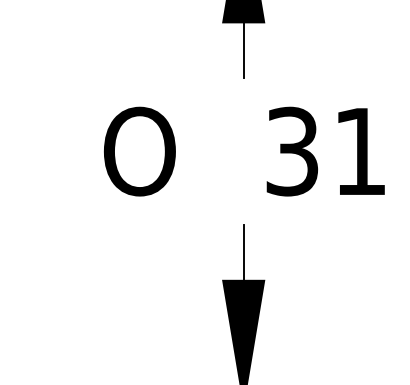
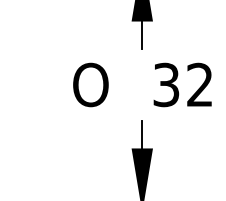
text: (359, 150) -> (199, 84), 31 -> 32

